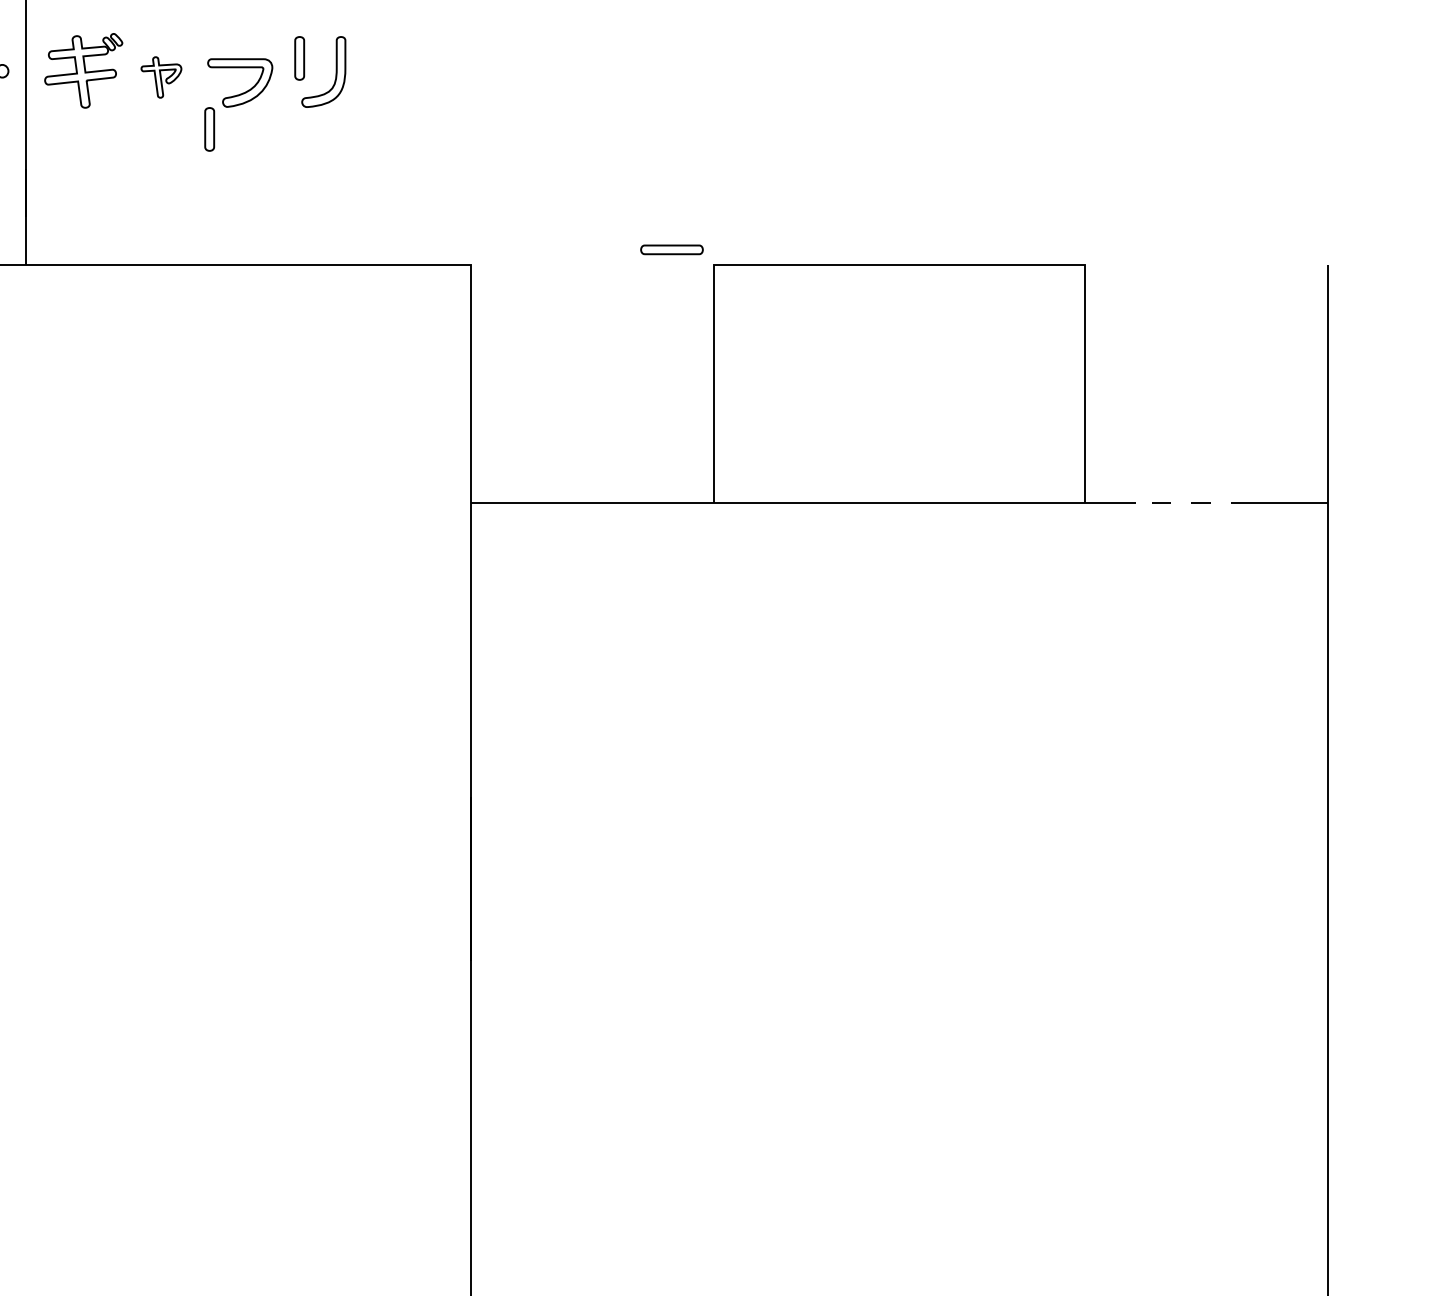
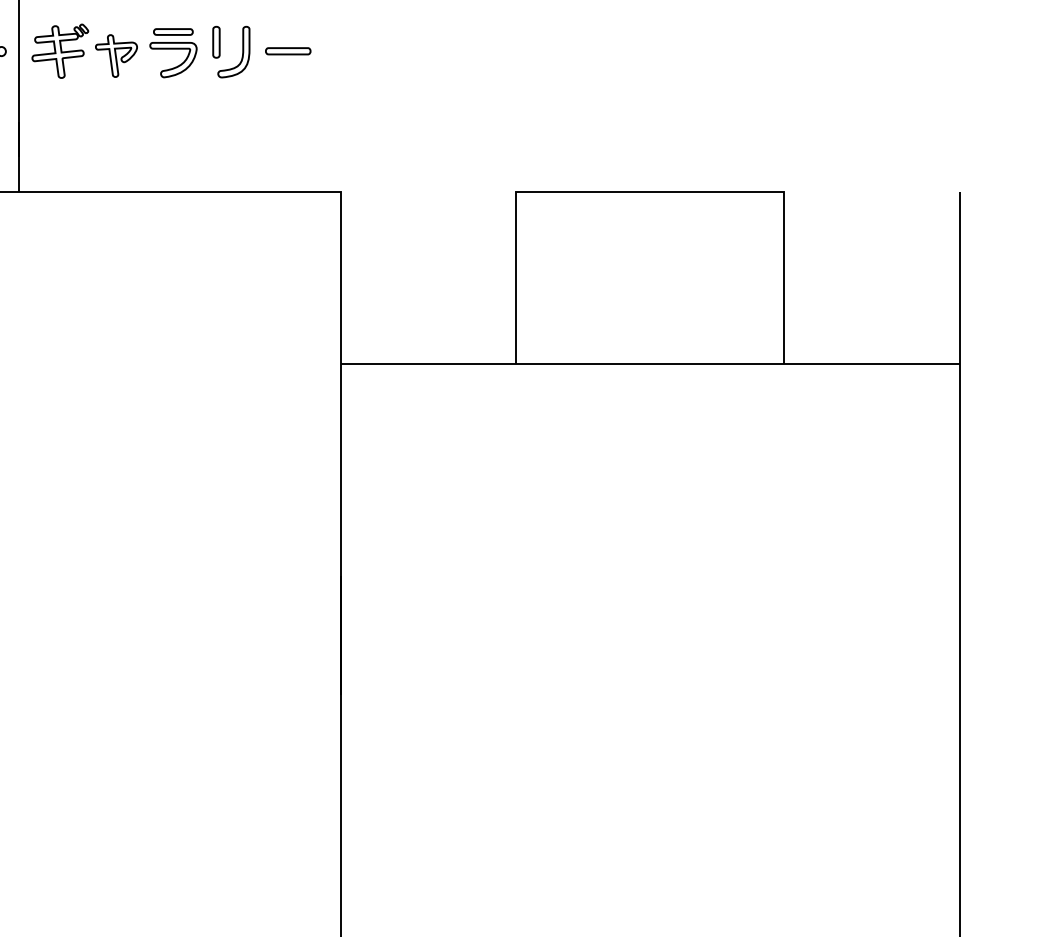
part: (239, 44) -> (172, 32), added
part: (161, 77) -> (116, 56), size x1.43
part: (209, 129) -> (151, 93), removed
part: (671, 249) -> (287, 51), moved
line: (1192, 503) -> (861, 364), dashed -> solid

